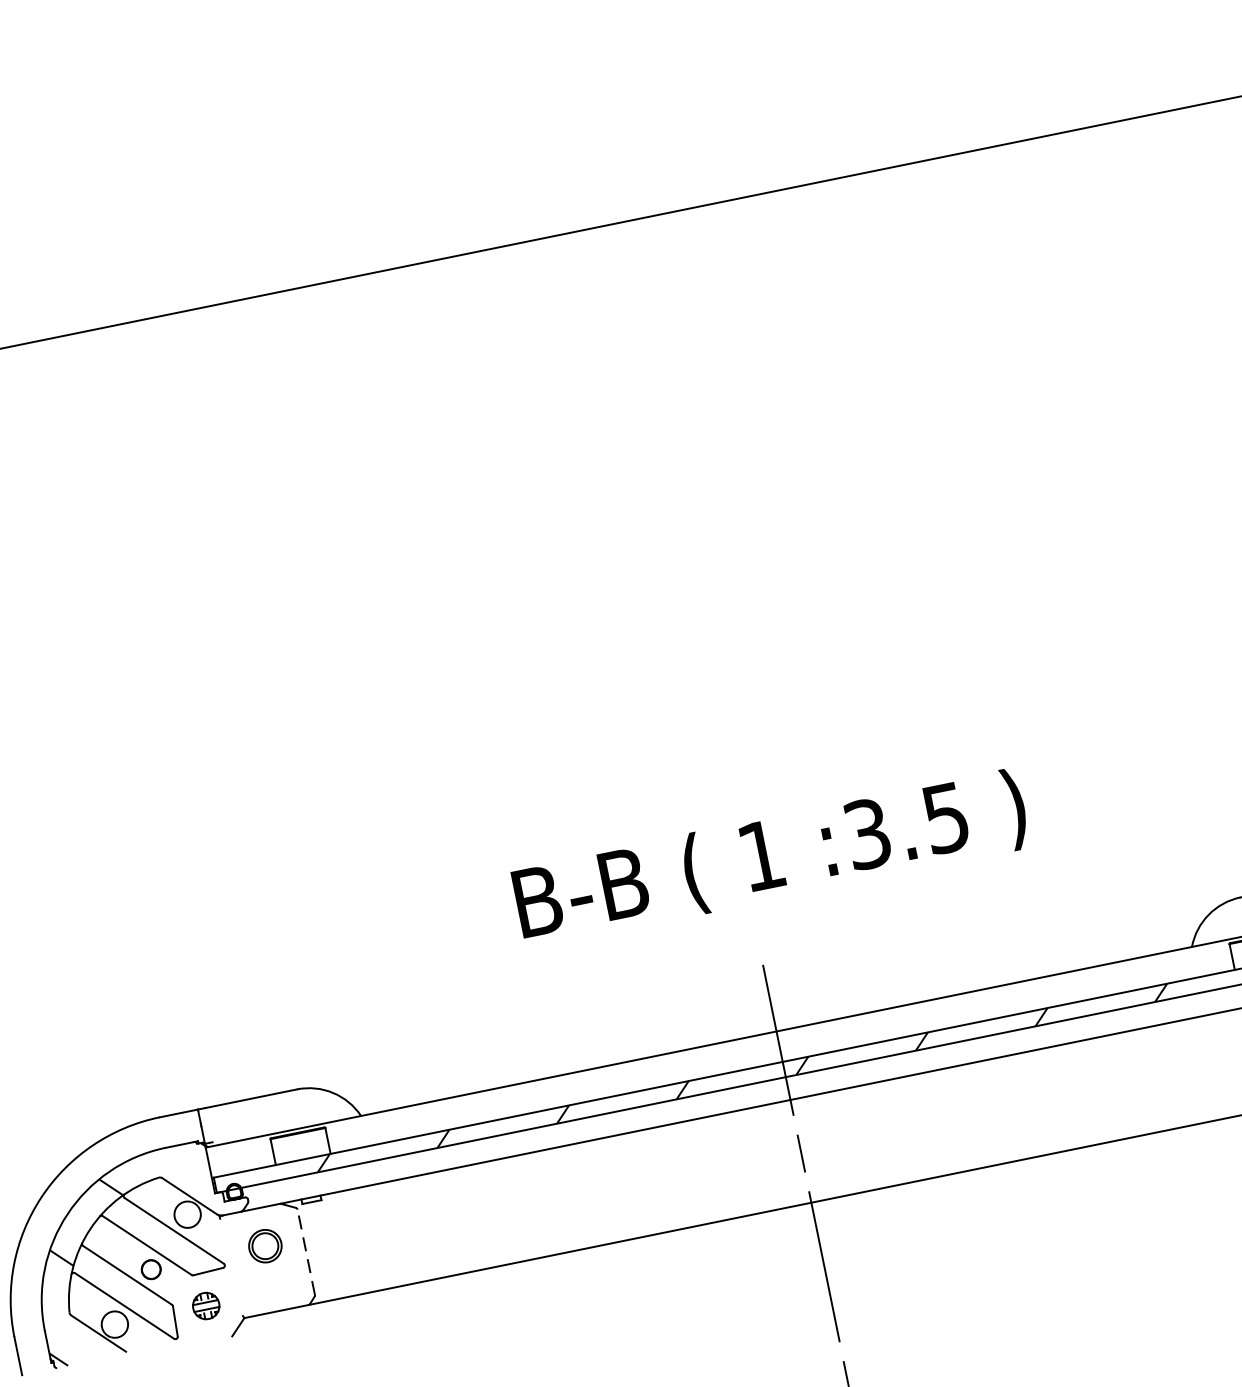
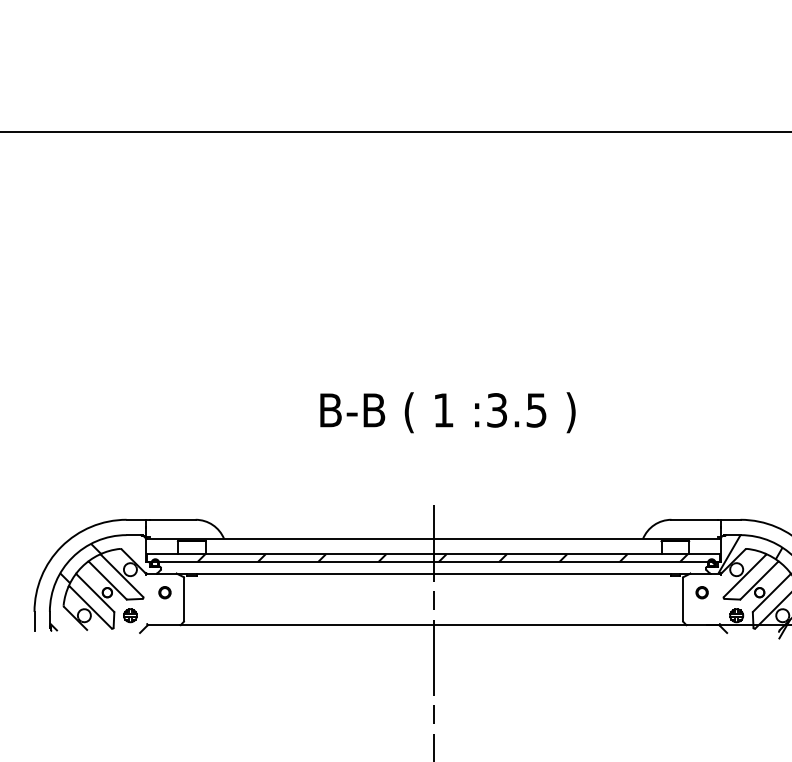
text: (770, 858) -> (447, 412), moved
circle: (264, 1246) -> (164, 592), size x0.71
line: (306, 1252) -> (184, 599), dashed -> solid

